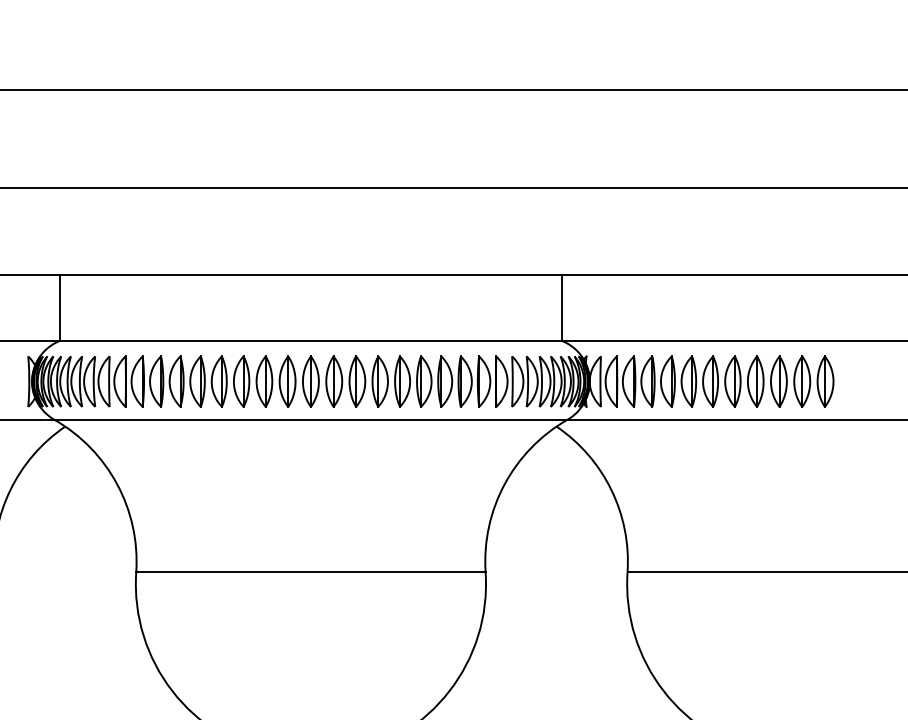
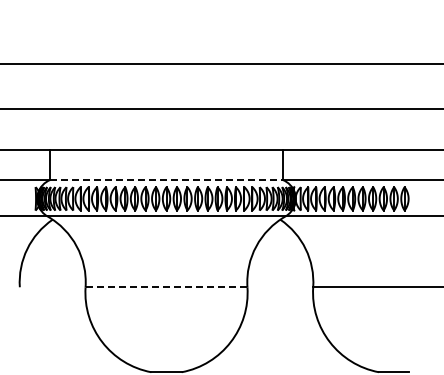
line: (313, 342) -> (167, 180), solid -> dashed
line: (310, 572) -> (166, 287), solid -> dashed

